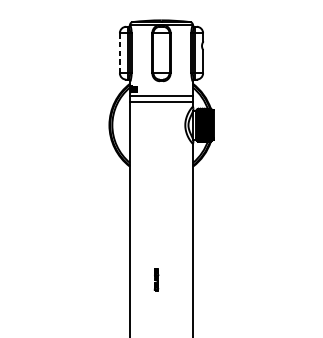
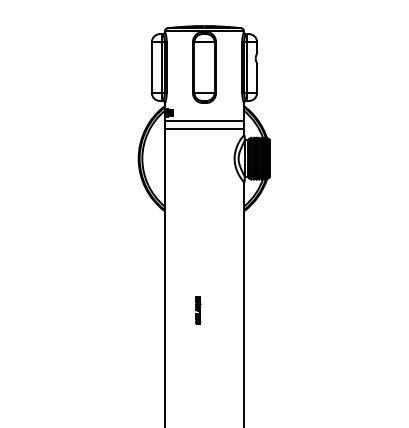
line: (119, 53) -> (151, 68), dashed -> solid
part: (156, 280) -> (198, 310), moved

